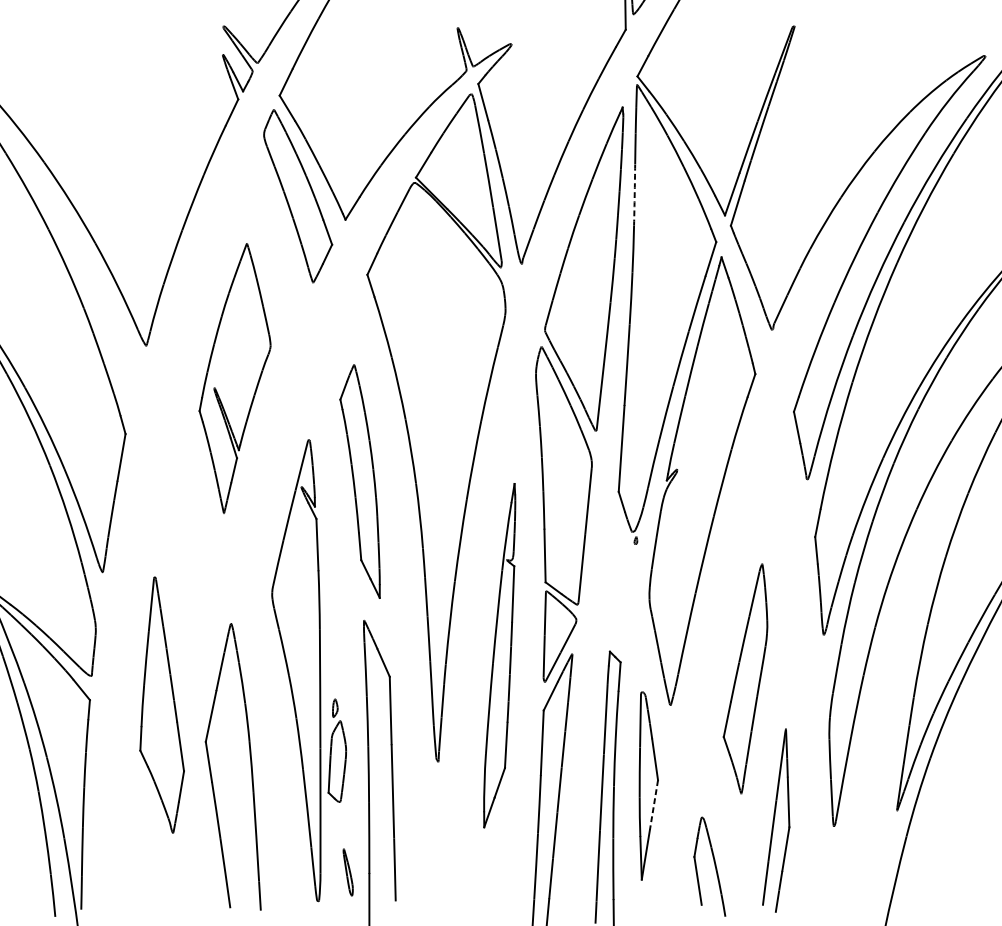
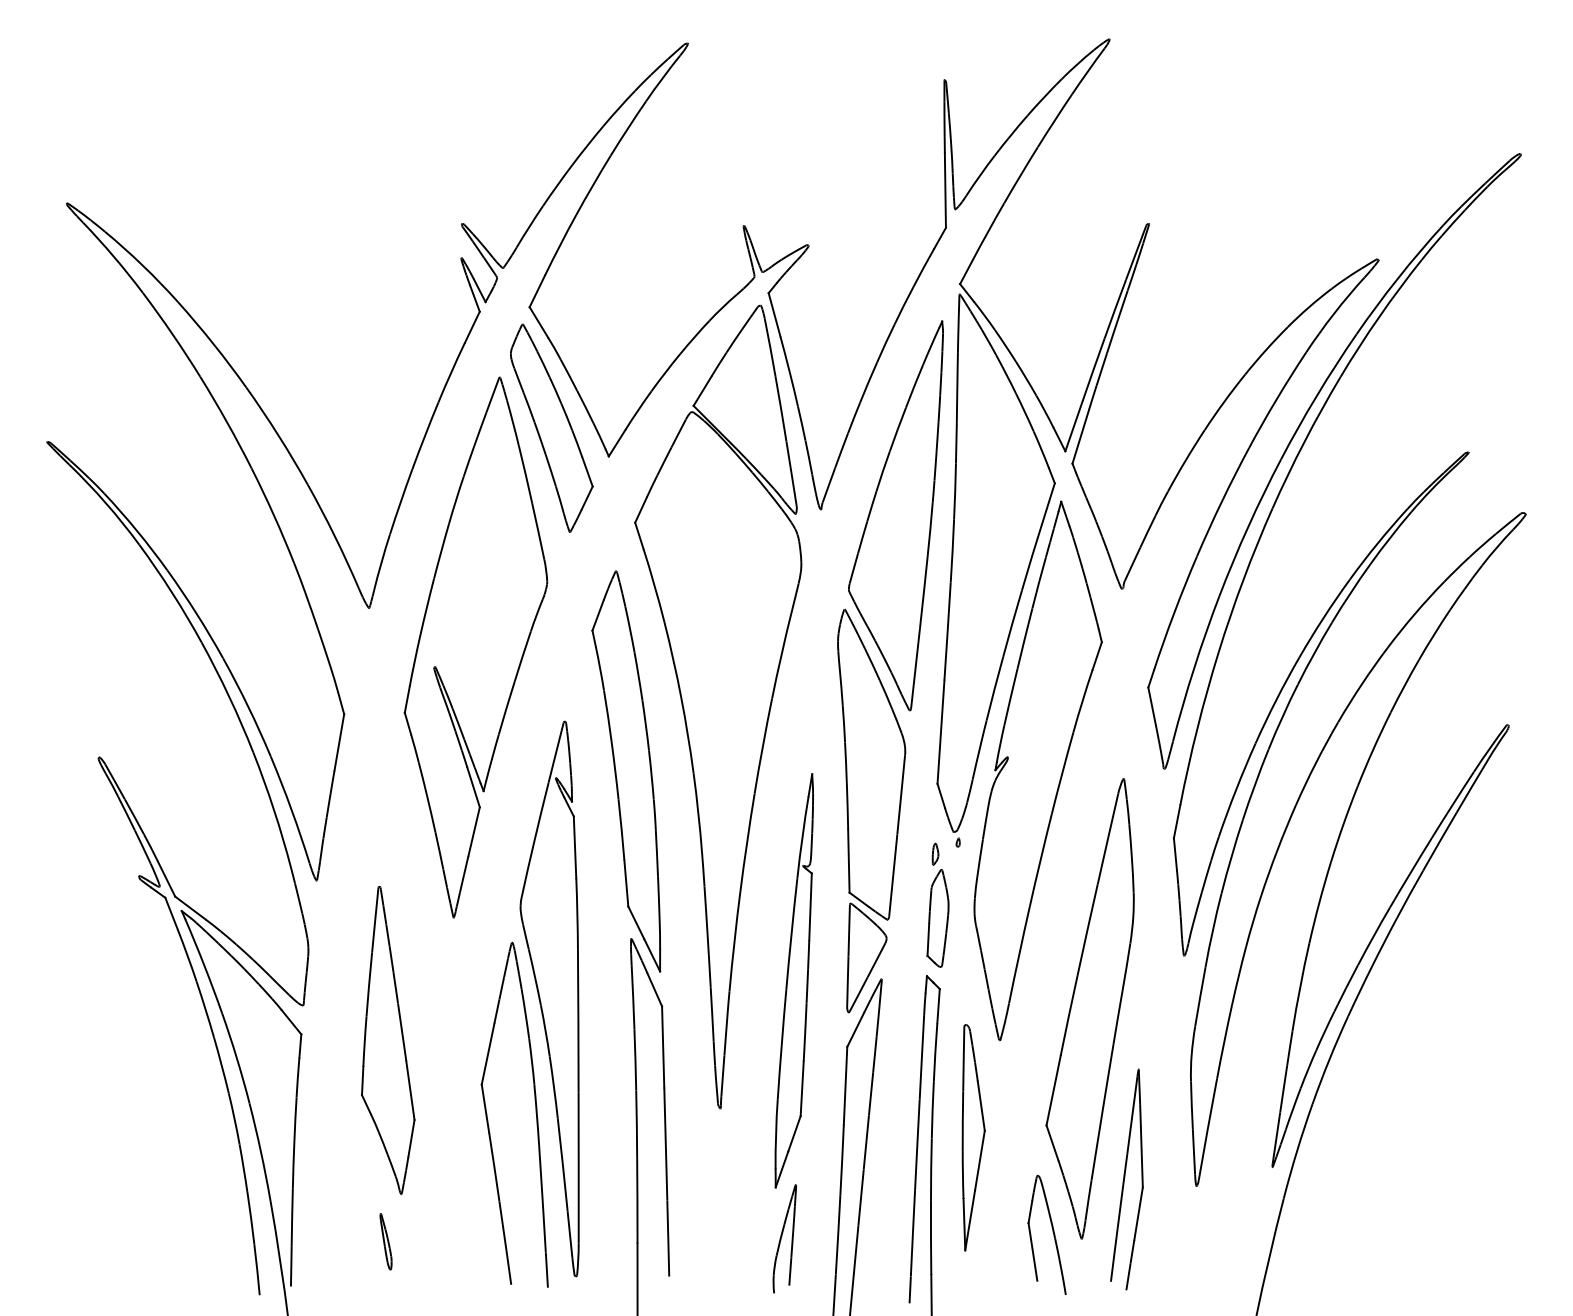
arc: (634, 194) -> (956, 426), dashed -> solid
part: (234, 378) -> (475, 647), size x1.67
part: (360, 481) -> (626, 771), size x1.43
part: (745, 678) -> (1089, 1008), size x1.67
part: (336, 750) -> (937, 904), moved
part: (250, 765) -> (535, 1113), moved
line: (653, 805) -> (979, 1161), dashed -> solid
part: (491, 869) -> (784, 1238), added
part: (347, 872) -> (385, 1241), moved

